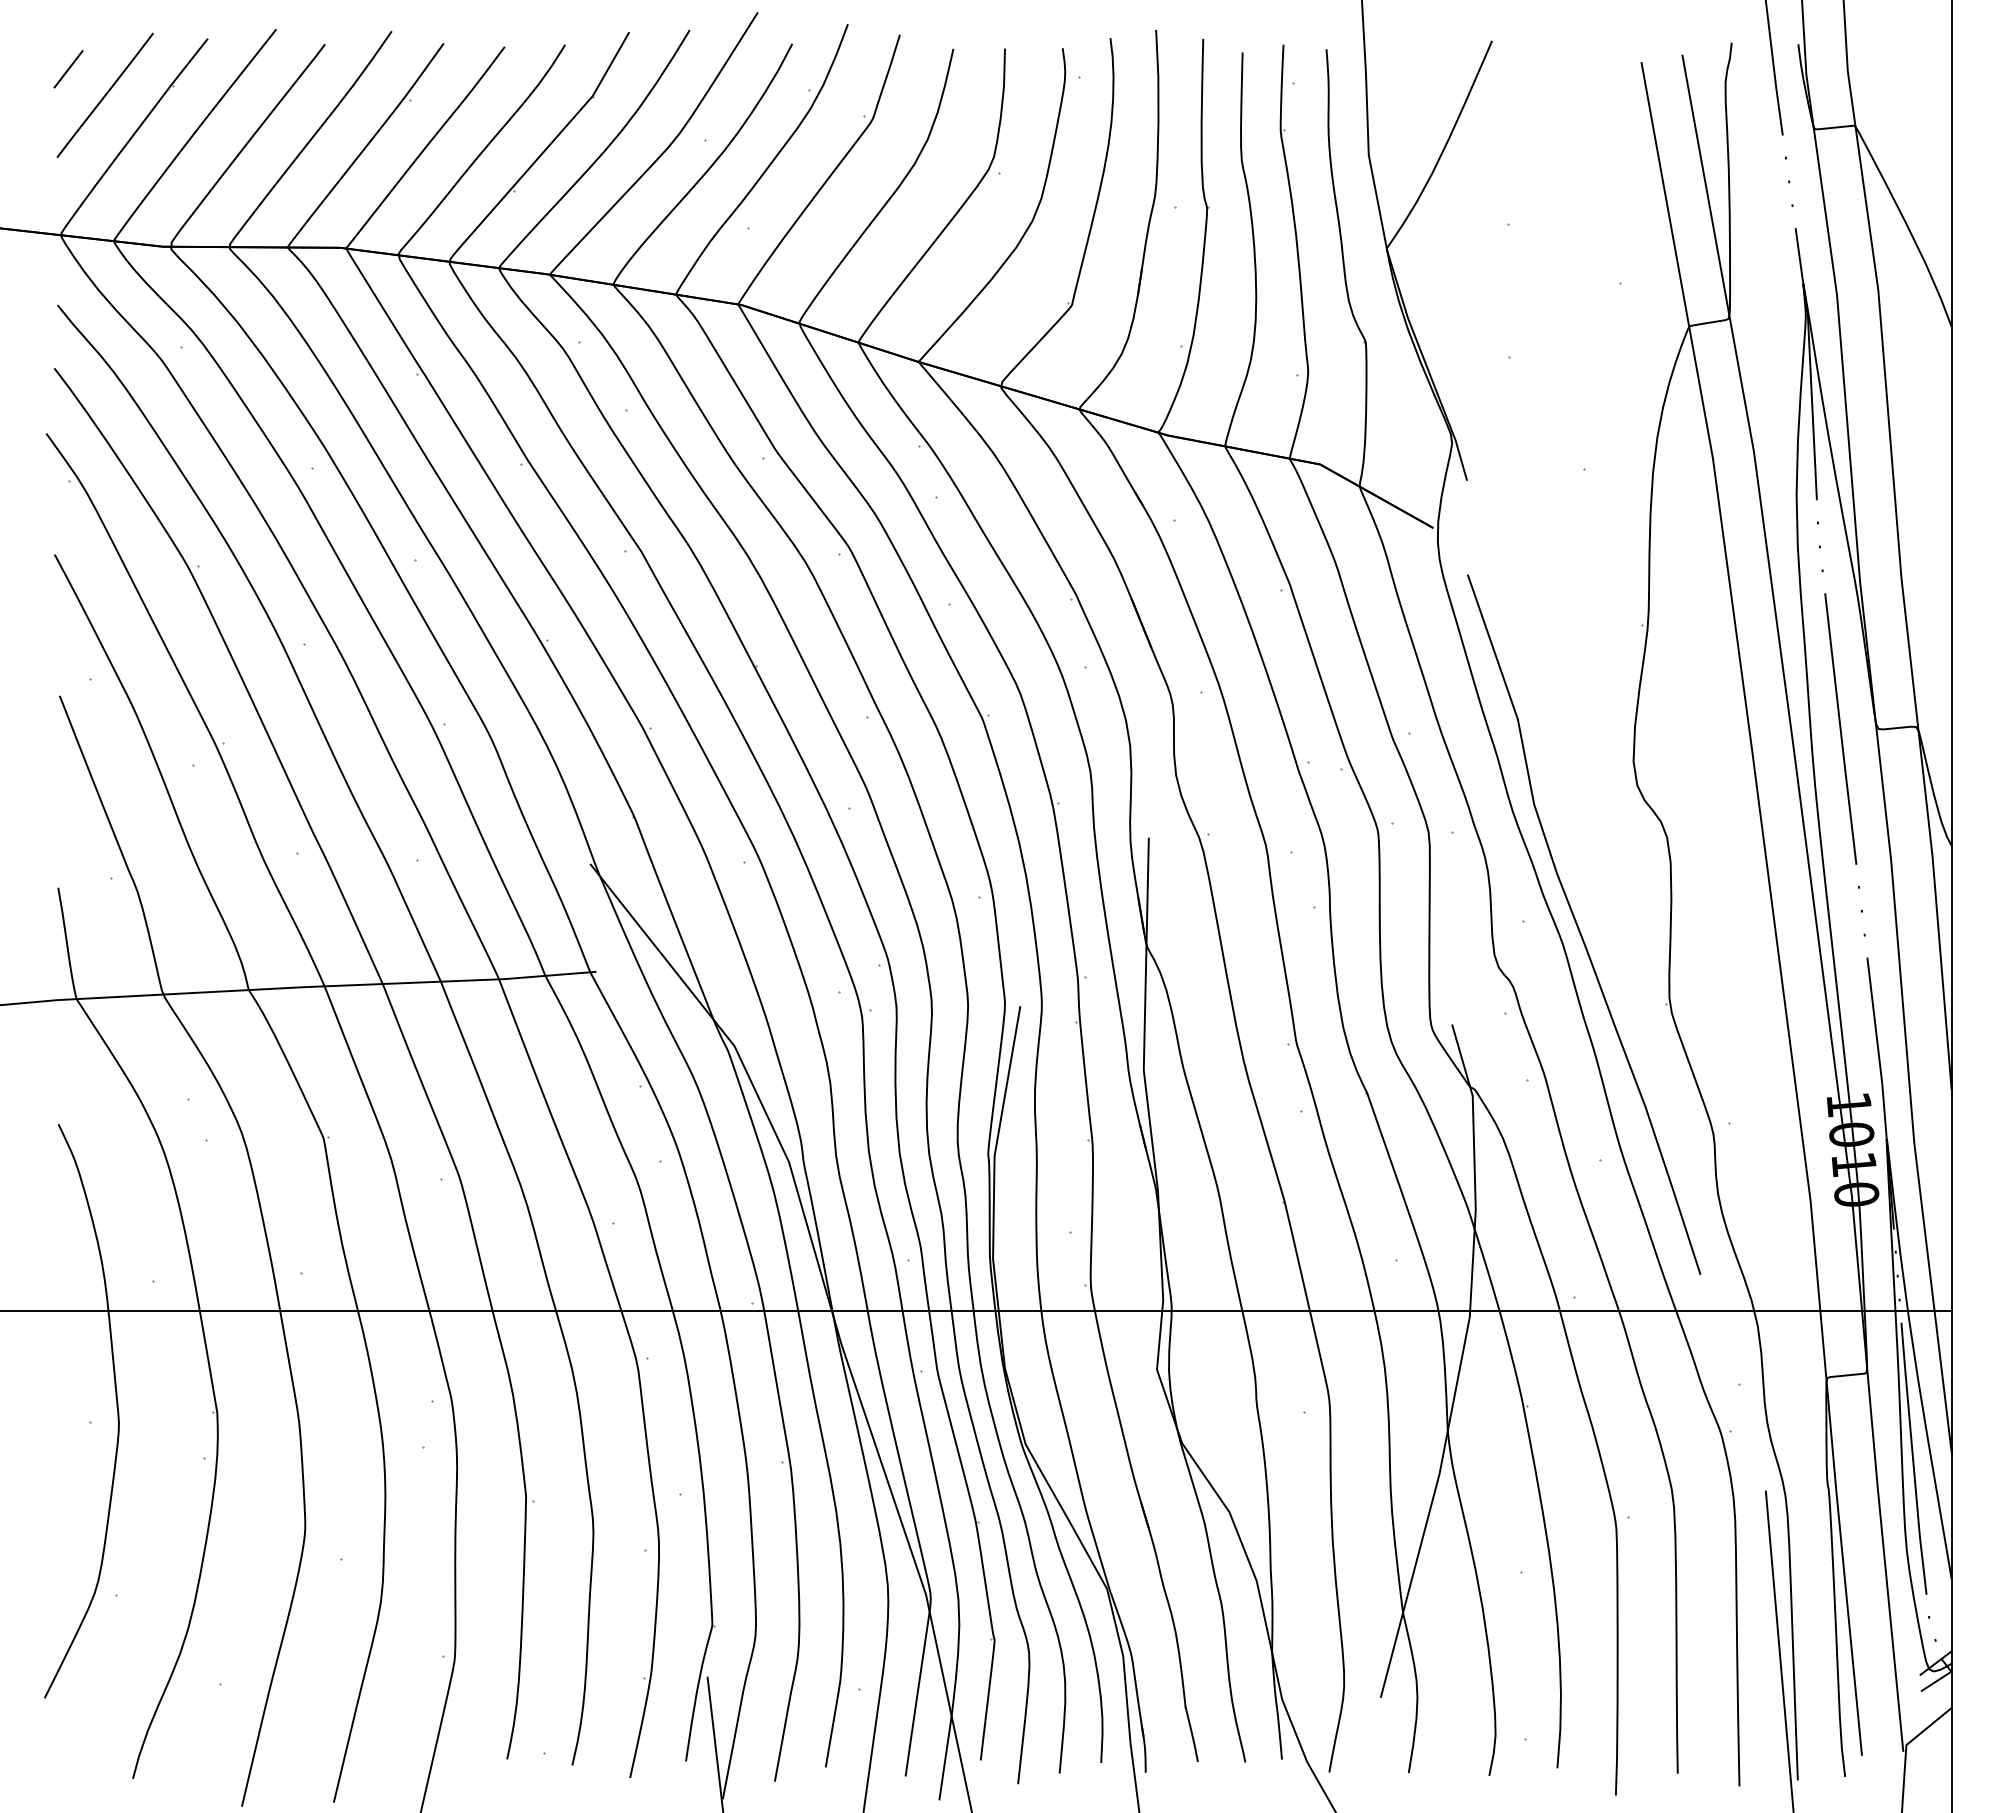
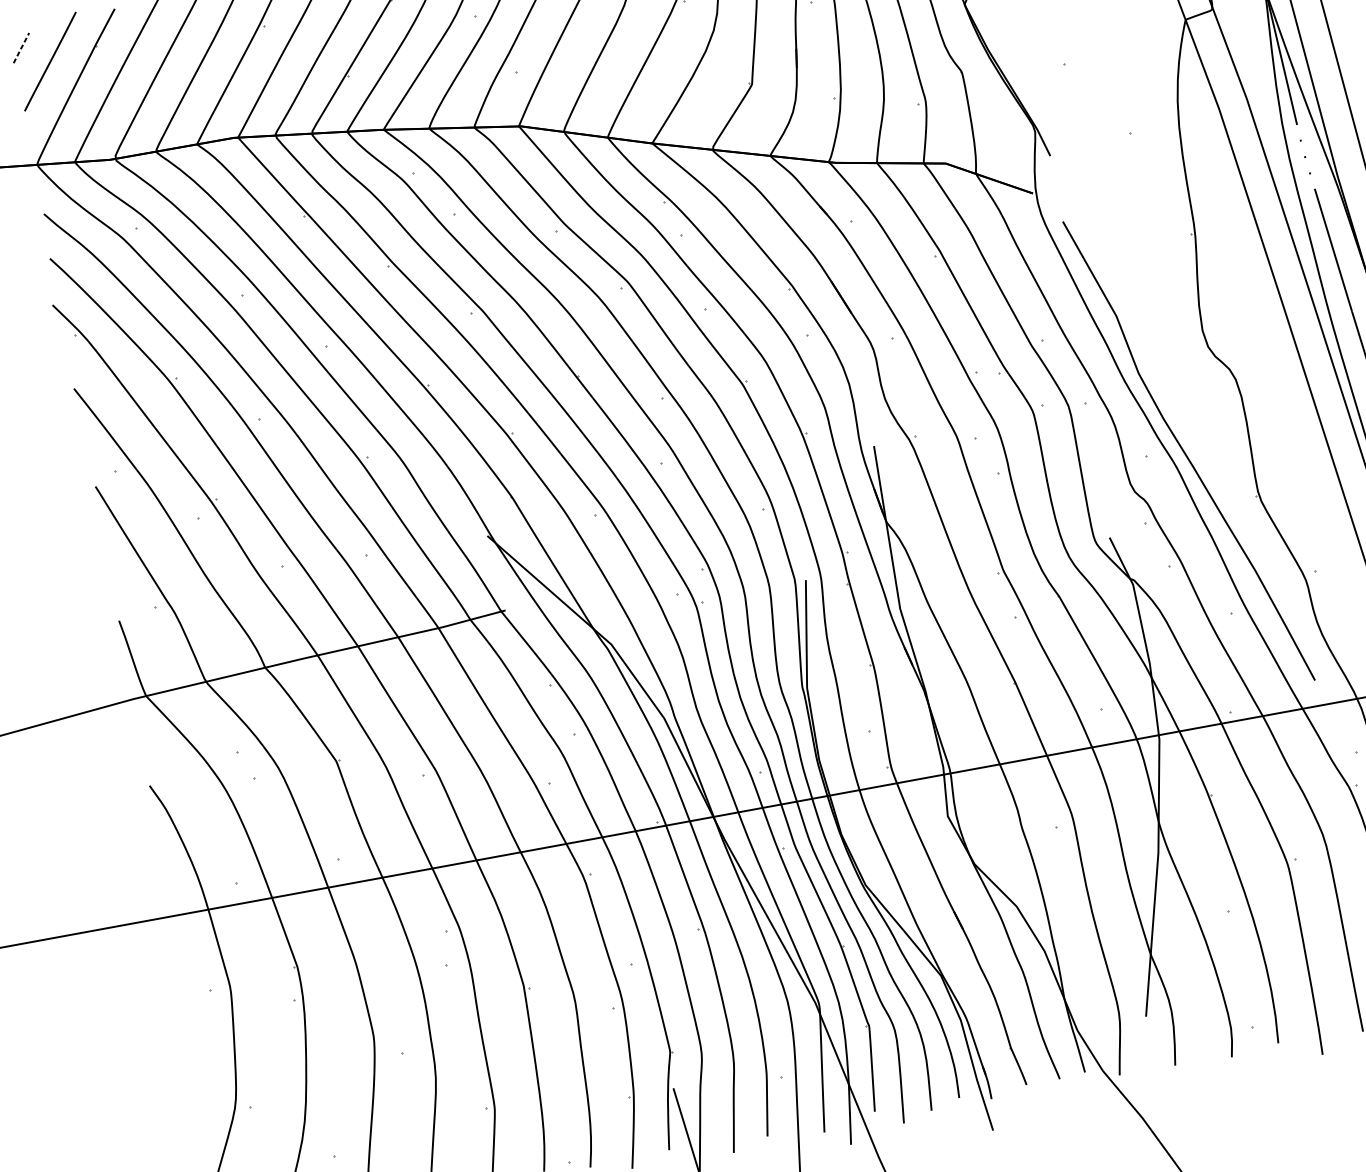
line: (68, 69) -> (21, 48), solid -> dashed

